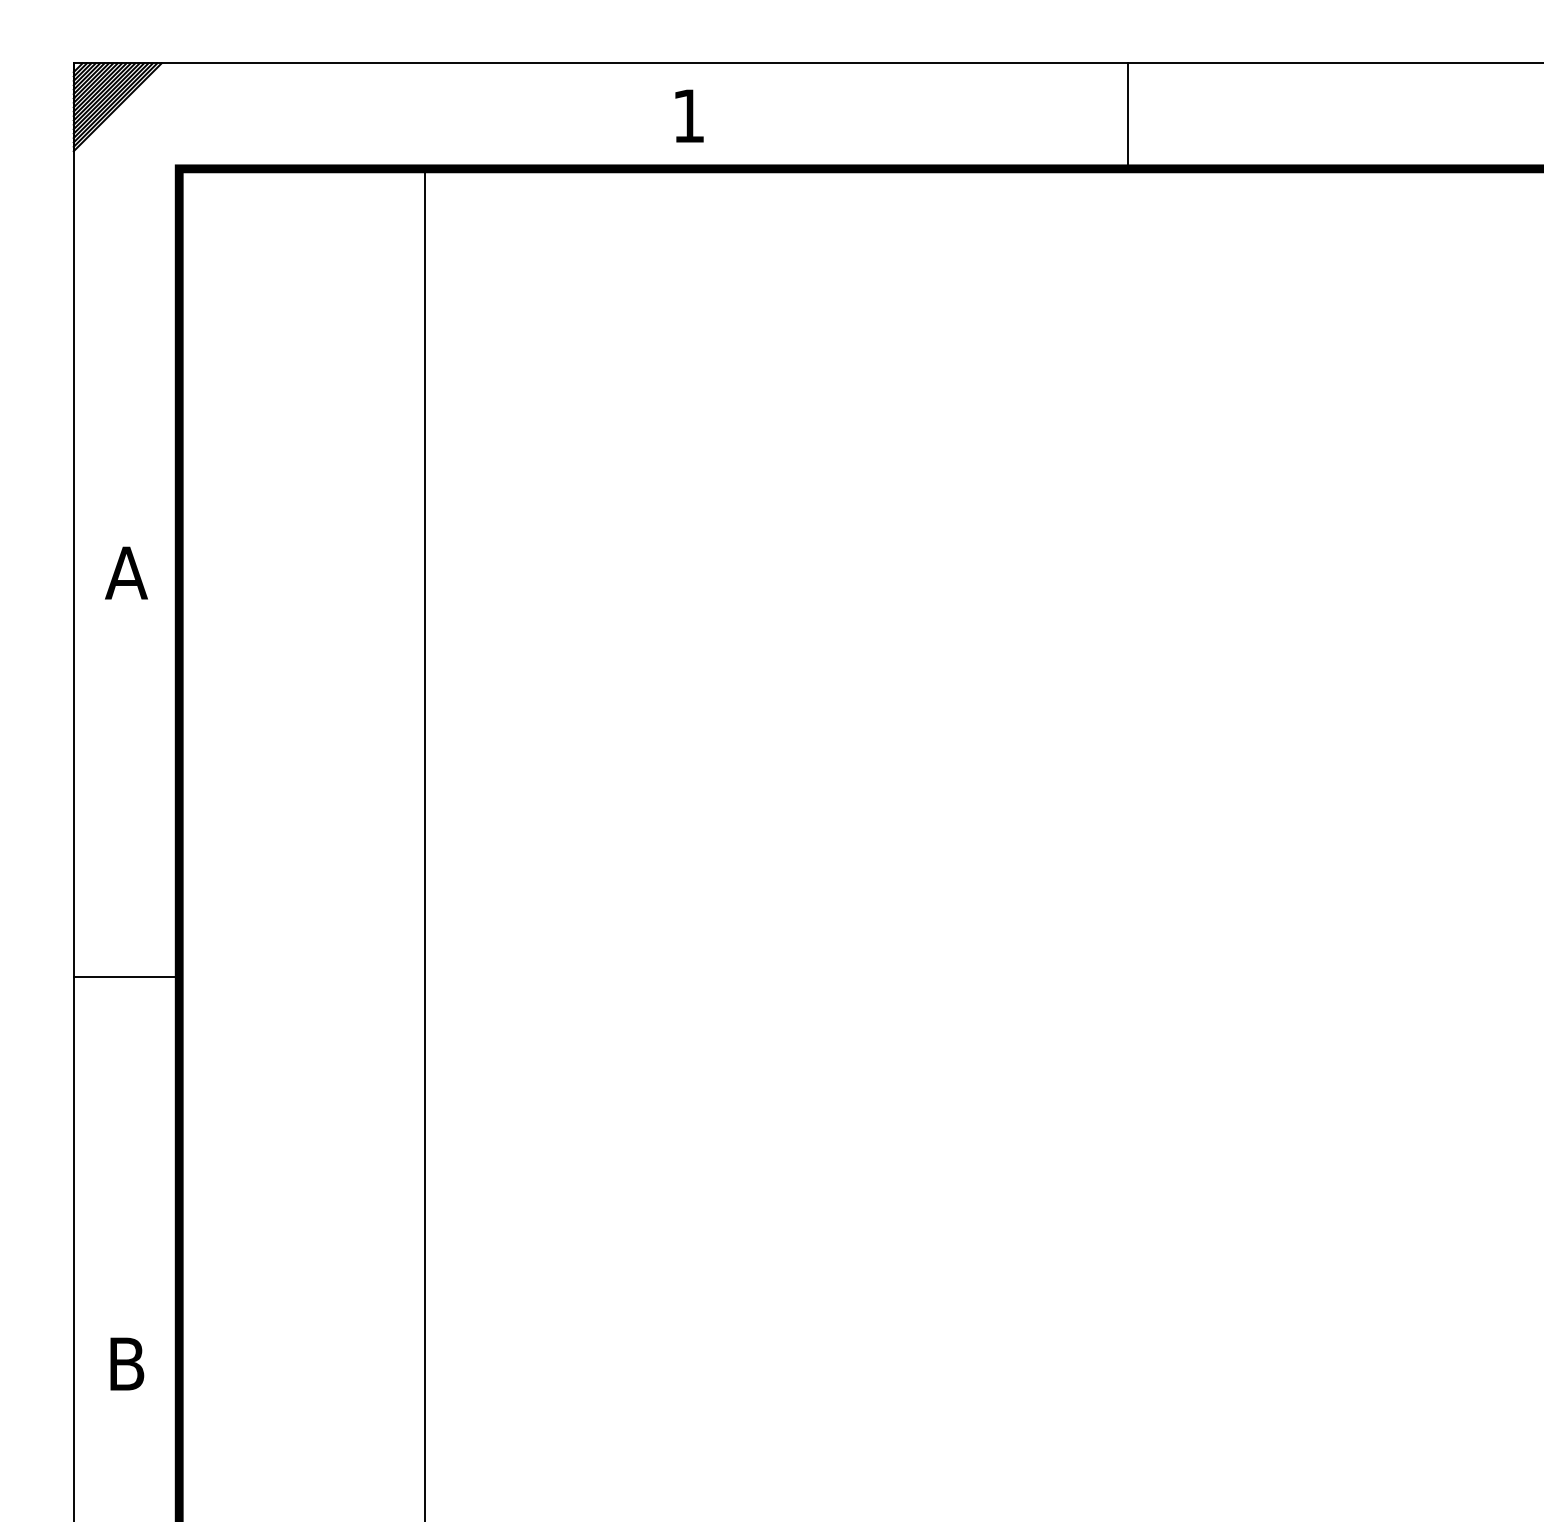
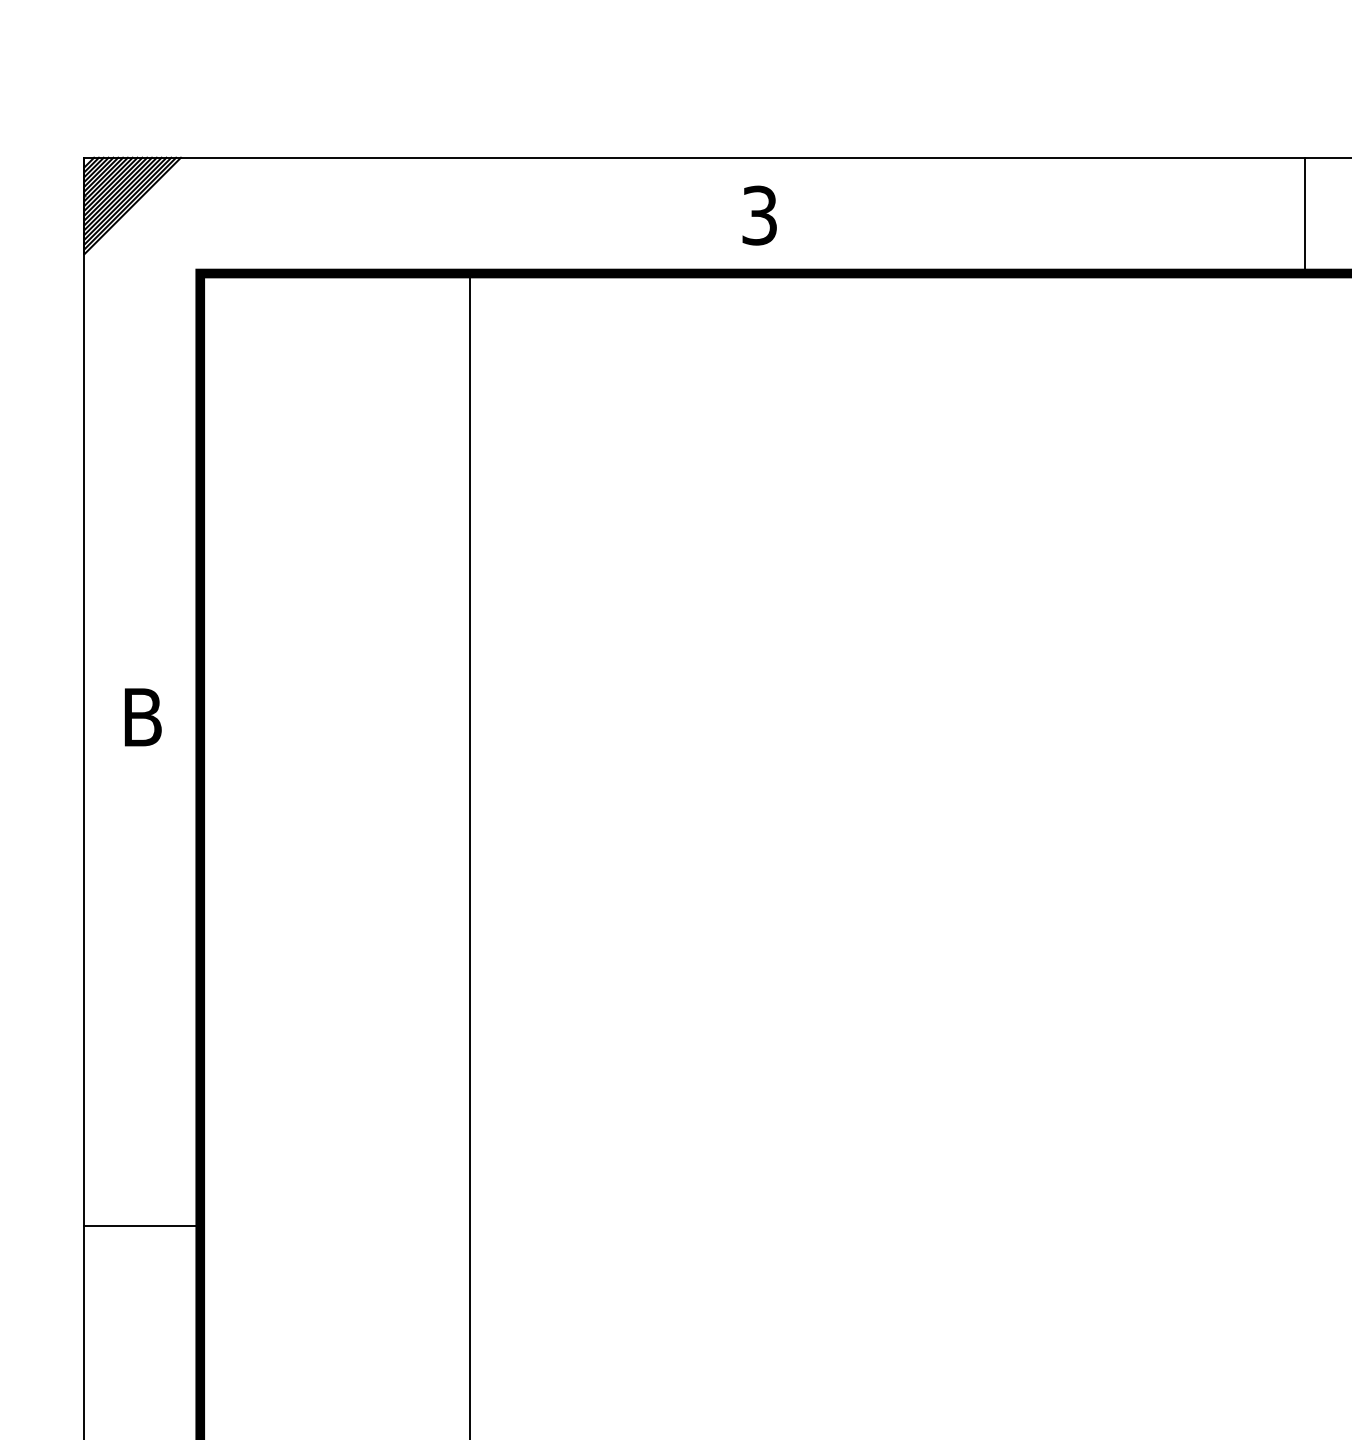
text: (688, 115) -> (759, 214), 1 -> 3
line: (1128, 115) -> (1305, 214), moved
text: (126, 572) -> (142, 716), A -> B
line: (126, 977) -> (142, 1226), moved

